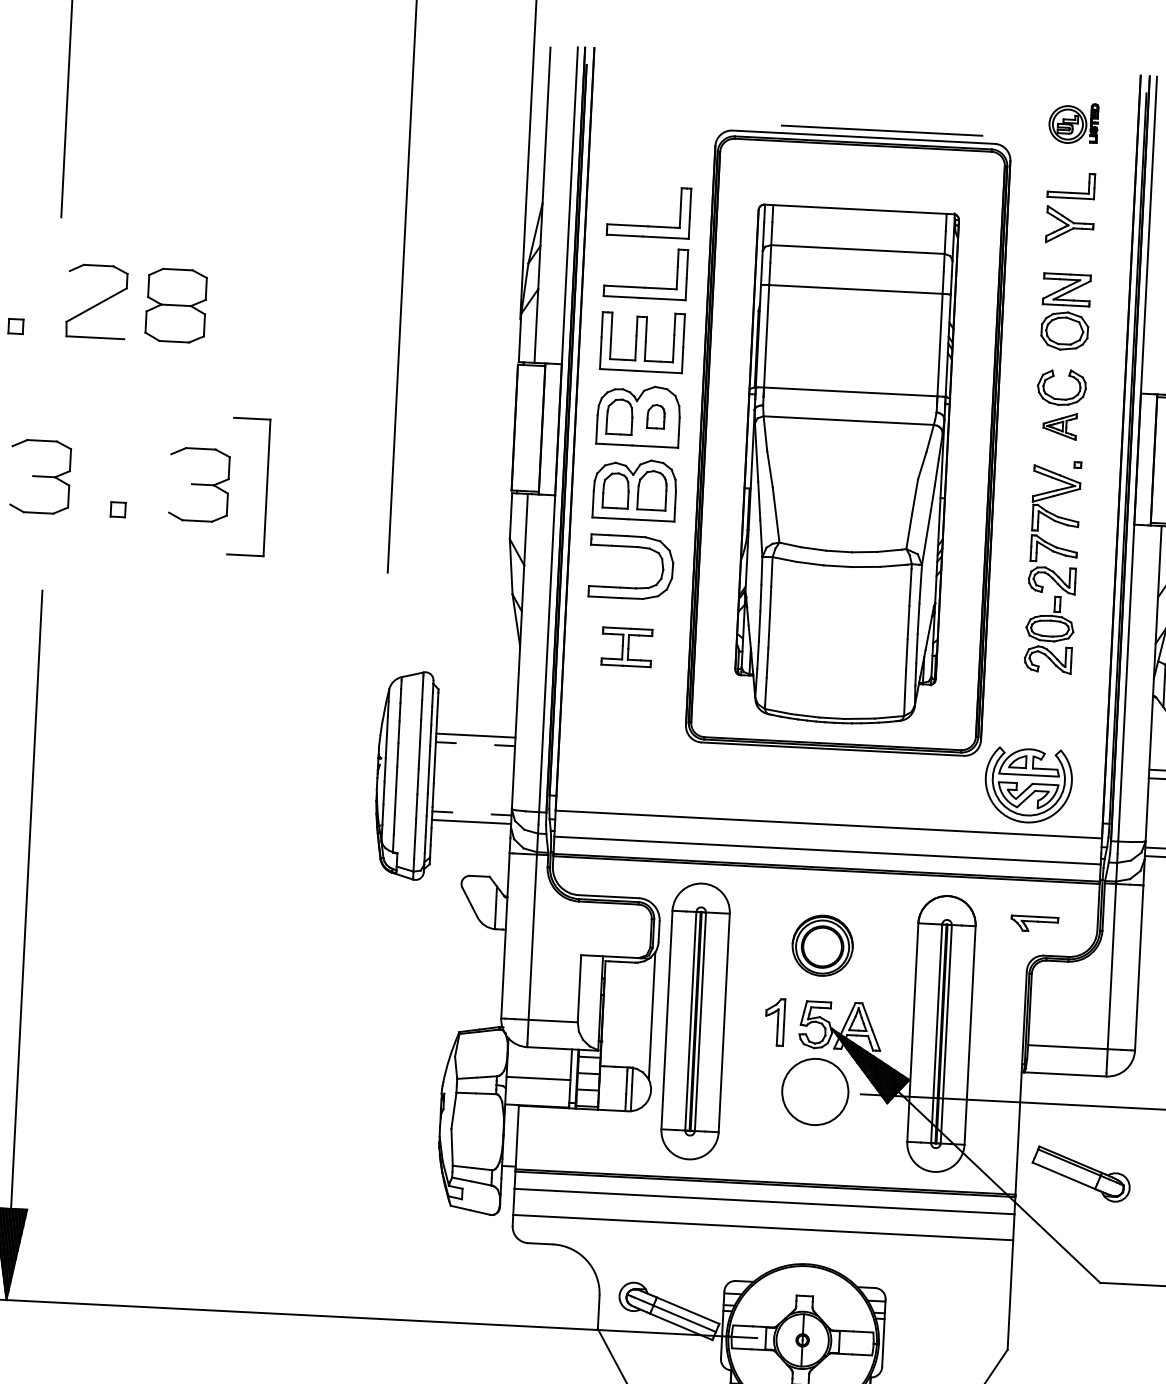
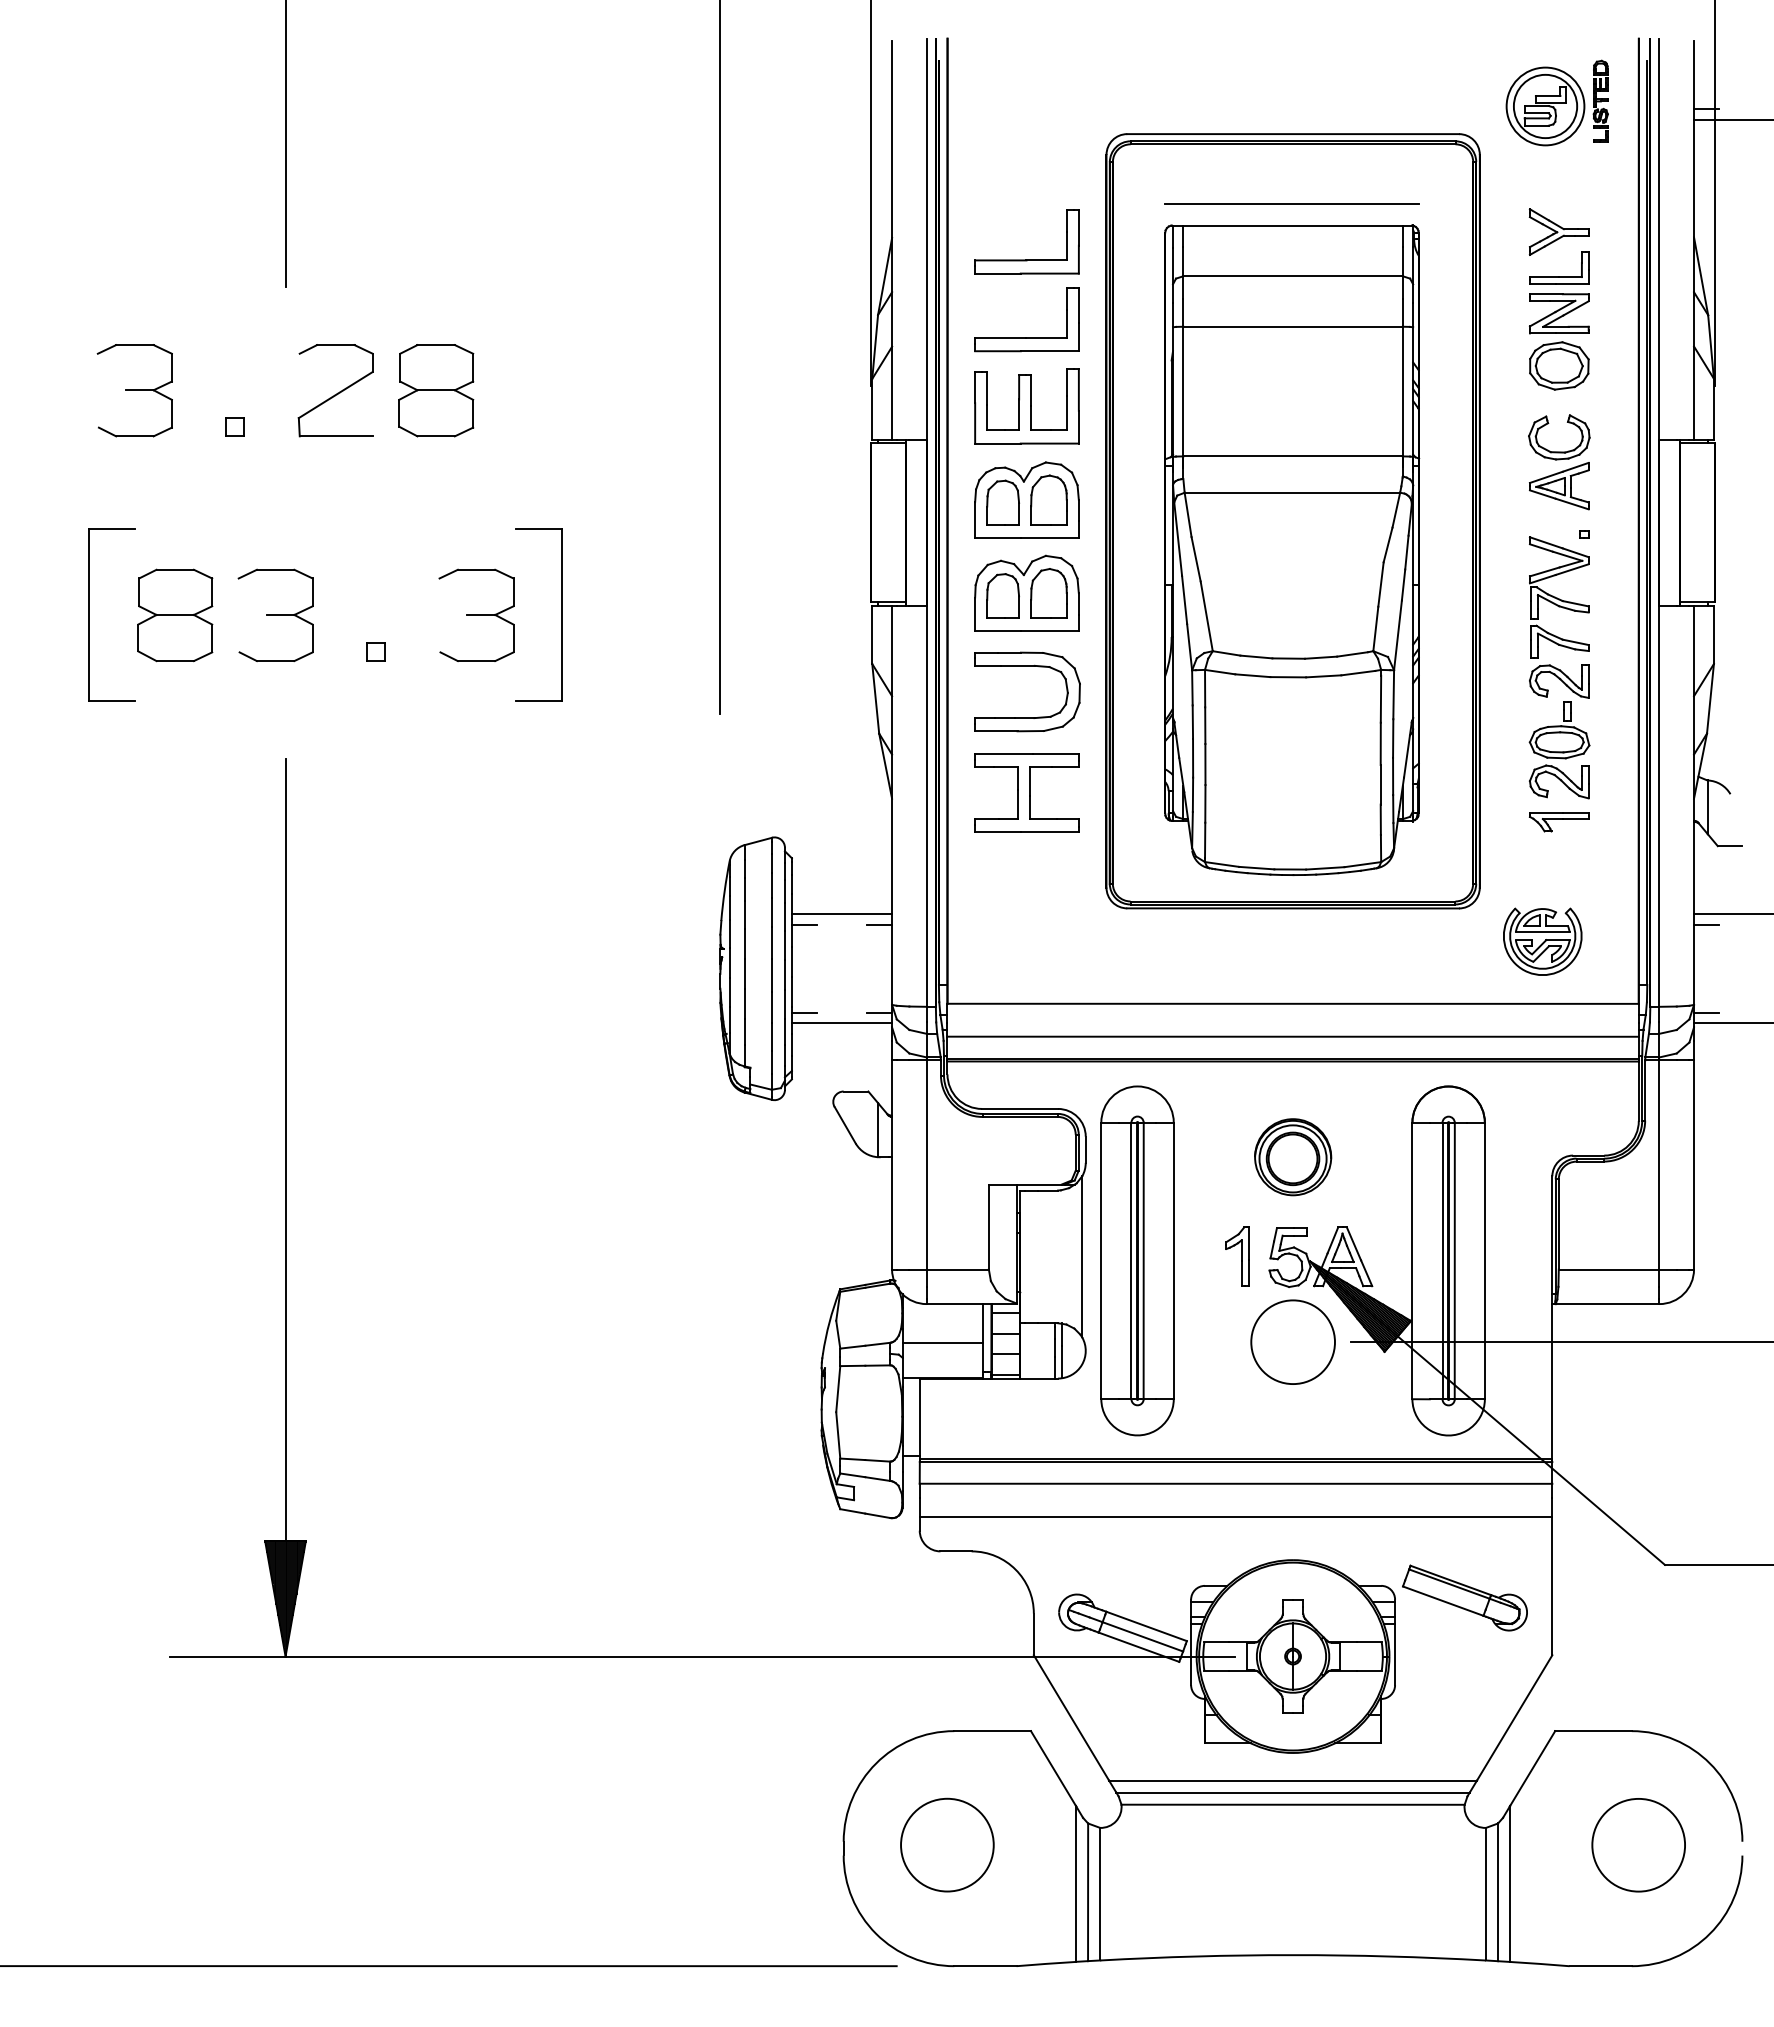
part: (1073, 122) -> (1556, 102), size x1.67
line: (881, 130) -> (1291, 203), moved
part: (1071, 192) -> (1559, 276), moved
part: (655, 416) -> (1048, 499), size x1.67
part: (1060, 426) -> (1559, 486), size x1.43
part: (626, 646) -> (1026, 792), size x1.67
part: (1028, 785) -> (1542, 941), size x0.71
part: (1034, 924) -> (1559, 822), moved
part: (1080, 1173) -> (1464, 1597), moved

